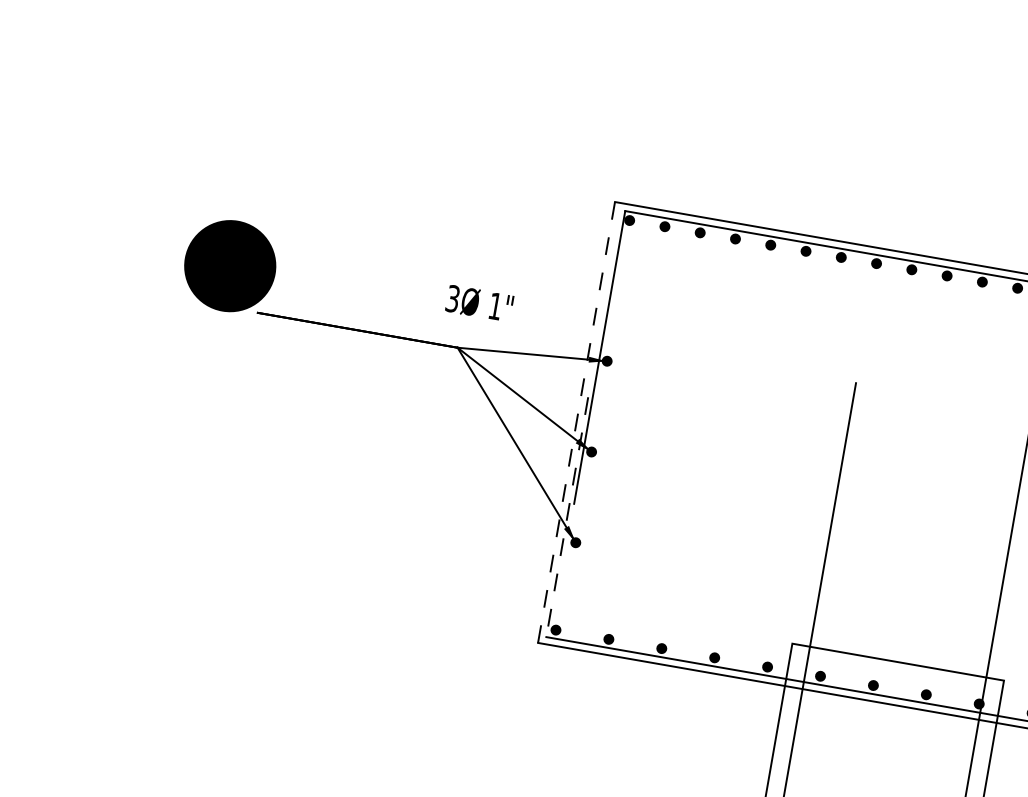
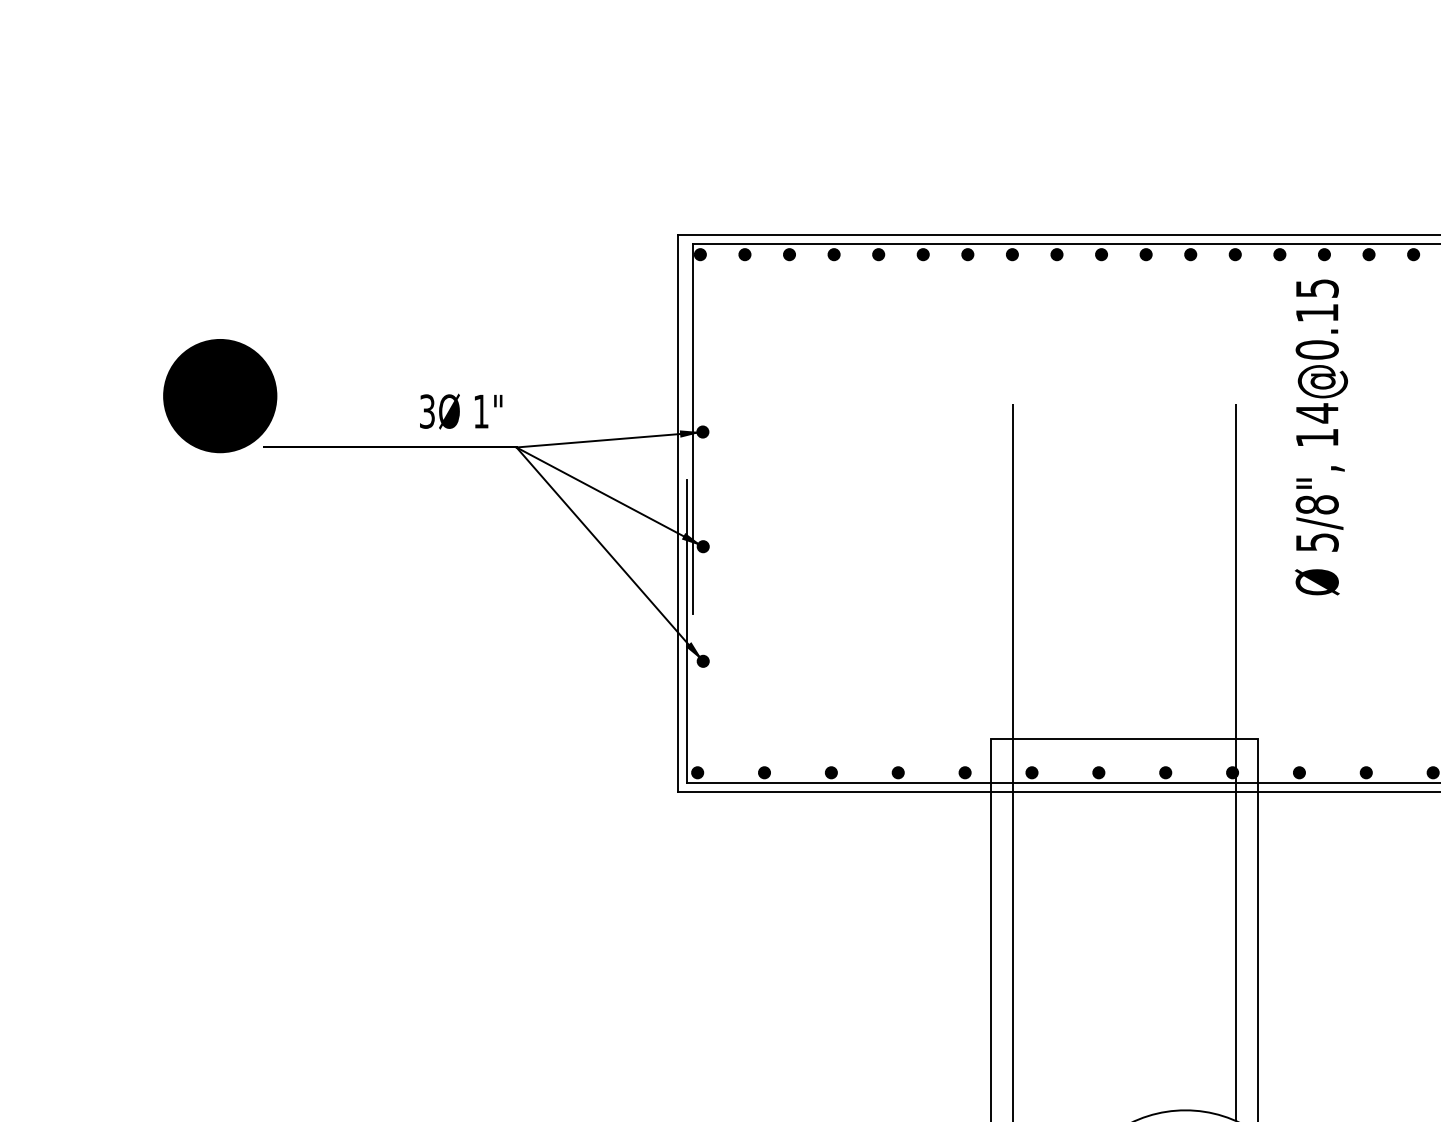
text: (479, 303) -> (461, 411), moved
line: (576, 422) -> (678, 513), dashed -> solid
line: (567, 516) -> (687, 631), dashed -> solid

